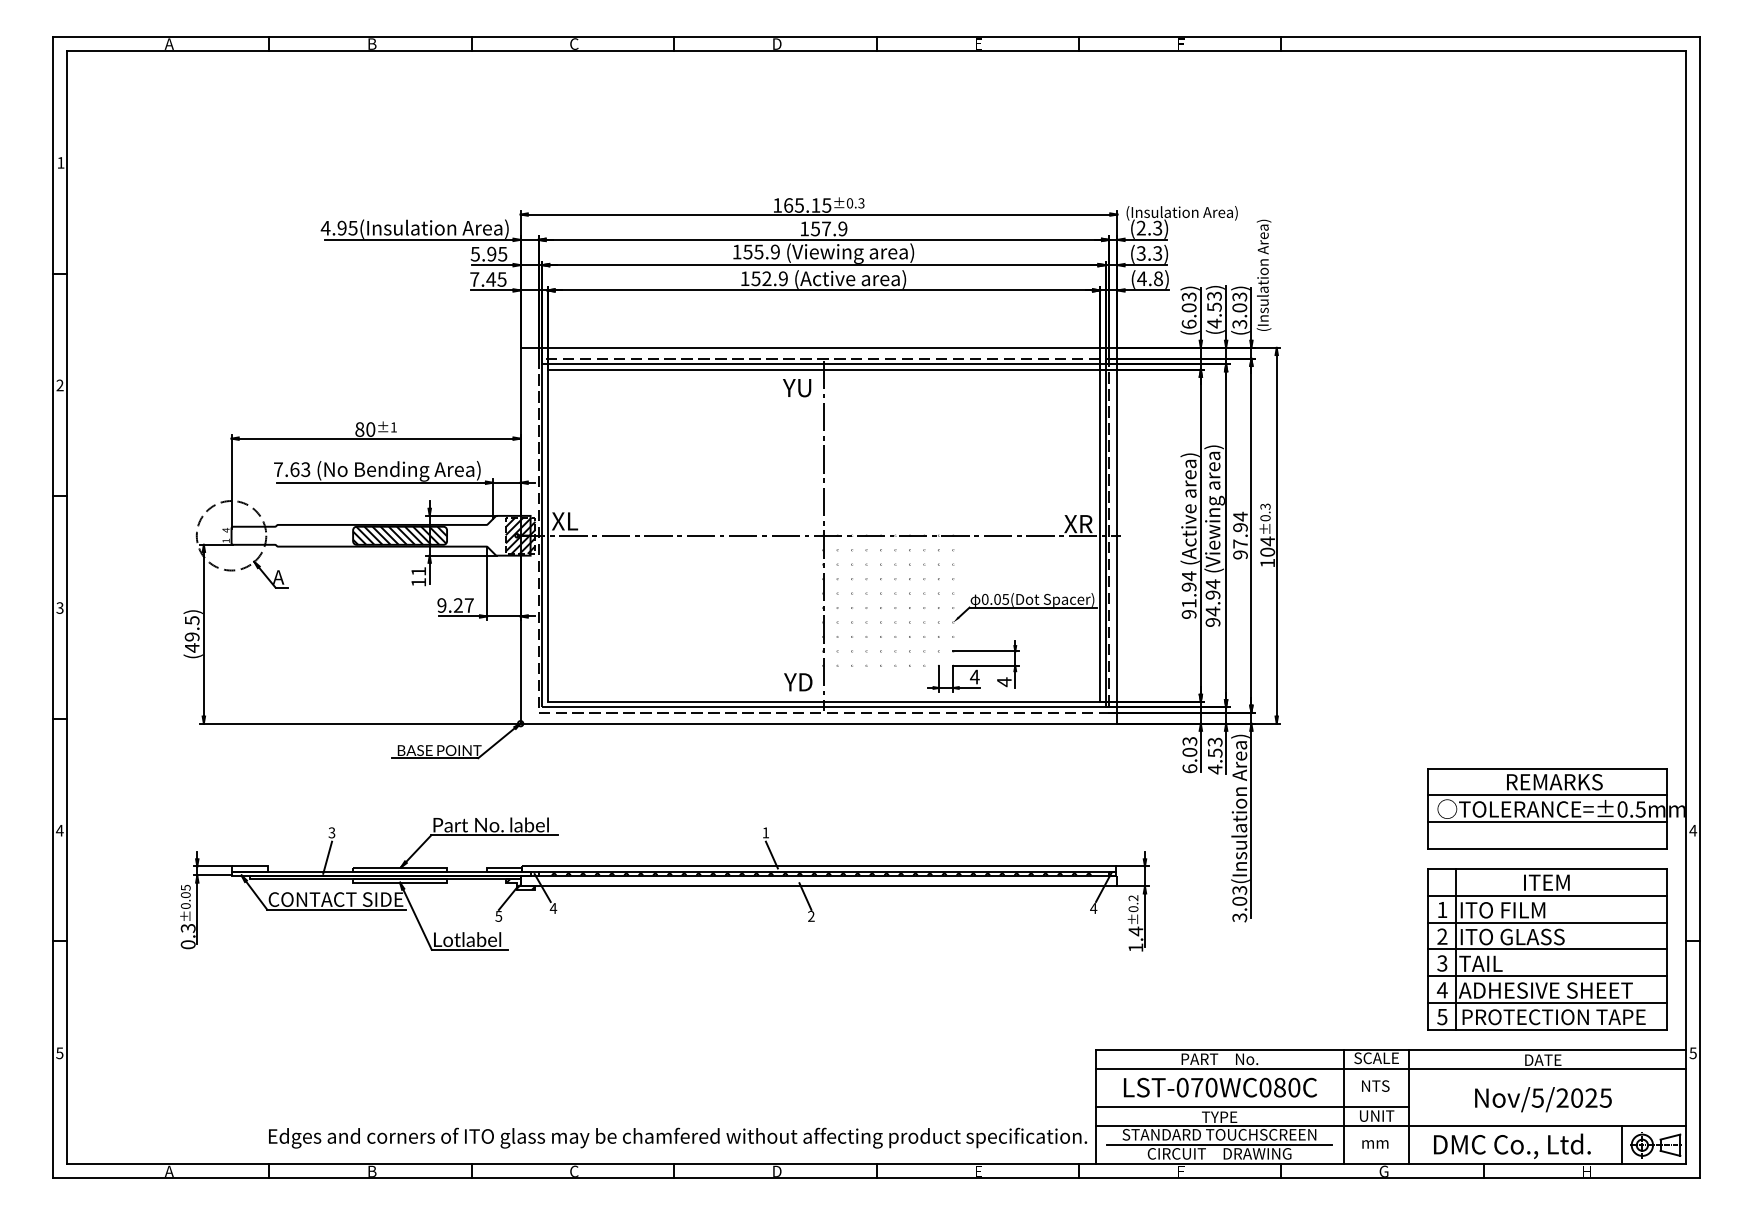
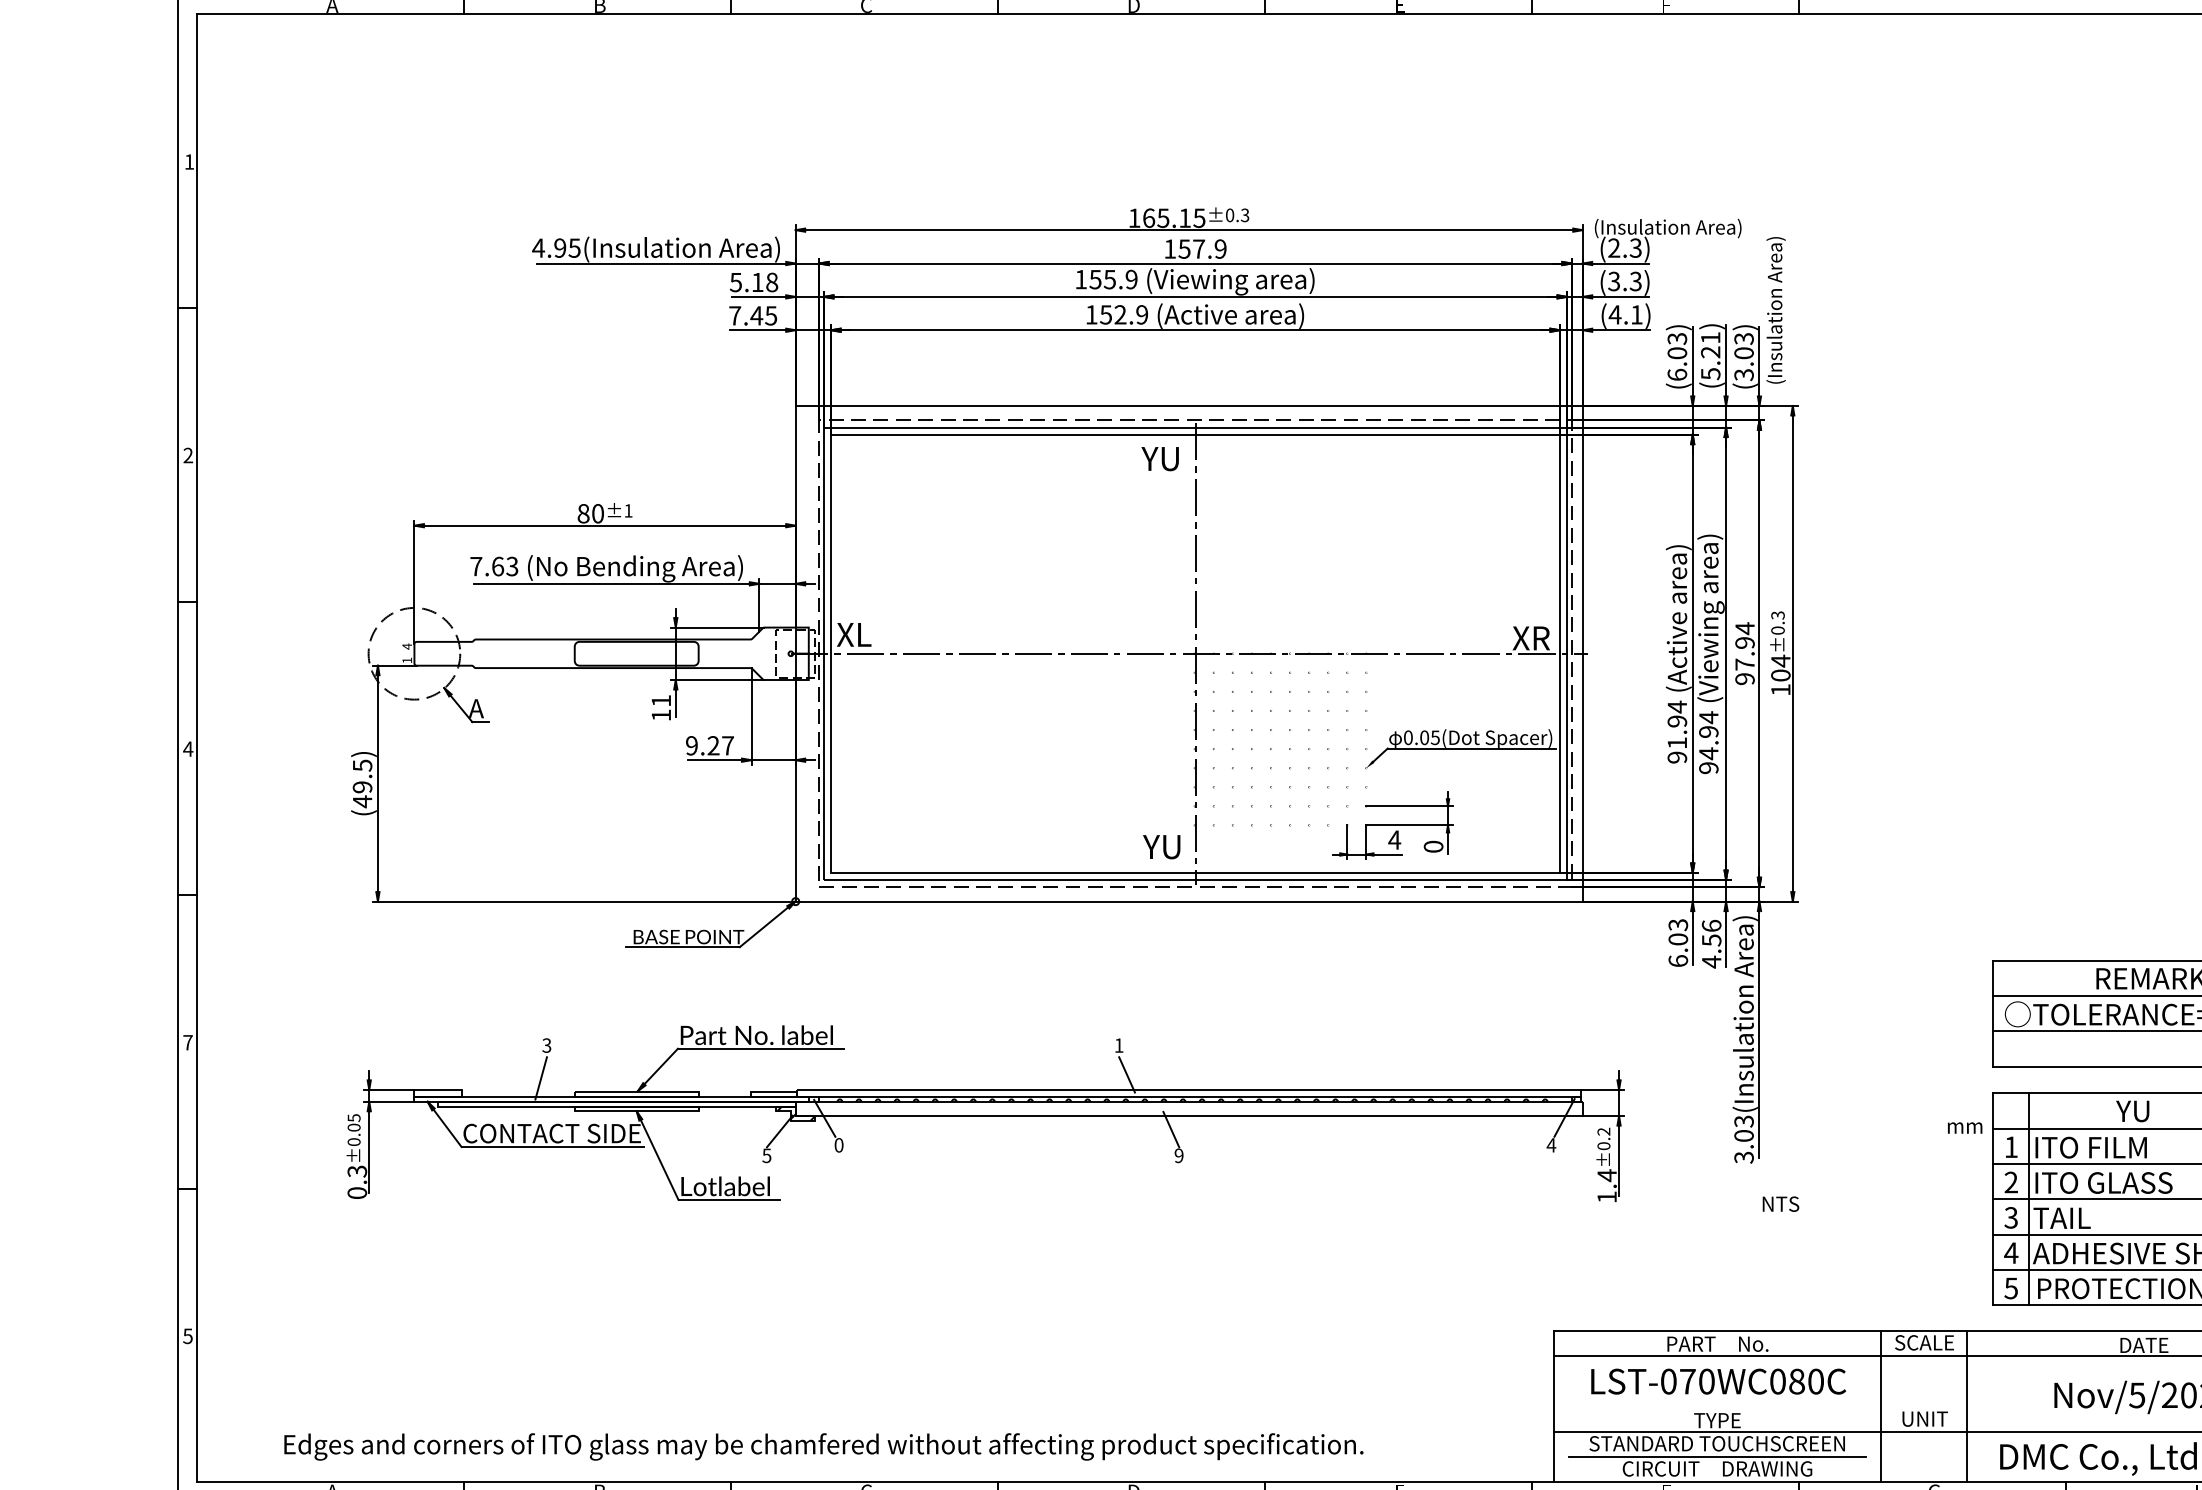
text: (497, 253) -> (765, 281), 5.95 -> 5.18
text: (1158, 278) -> (1636, 314), (4.8) -> (4.1)
text: (1214, 309) -> (1710, 355), (4.53) -> (5.21)
hatch: (400, 535) -> (637, 653), removed
hatch: (520, 535) -> (795, 653), removed
text: (59, 607) -> (187, 748), 3 -> 4
text: (805, 682) -> (1171, 847), YD -> YU
text: (1004, 682) -> (1433, 847), 4 -> 0
text: (1214, 741) -> (1710, 925), 4.53 -> 4.56
text: (59, 830) -> (187, 1042), 4 -> 7
text: (1545, 882) -> (2147, 1111), ITEM -> YU
text: (553, 908) -> (839, 1145), 4 -> 0
text: (811, 916) -> (1179, 1155), 2 -> 9
text: (1375, 1085) -> (1780, 1203), moved
line: (1251, 1106) -> (1759, 1406), removed
text: (678, 1137) -> (824, 1446), moved
text: (1375, 1144) -> (1965, 1128), moved

